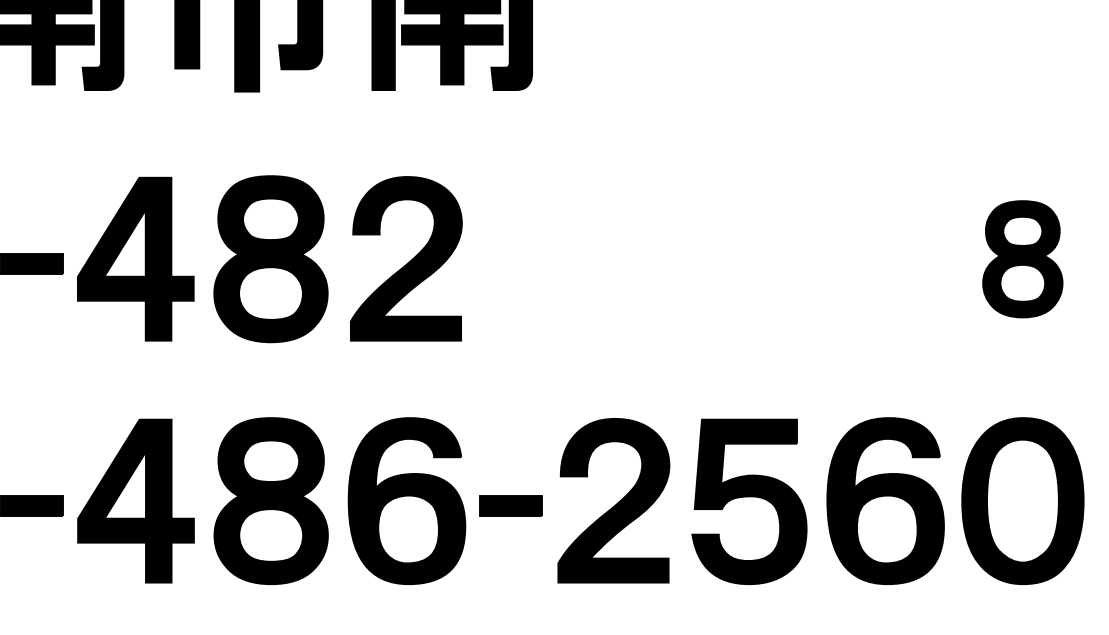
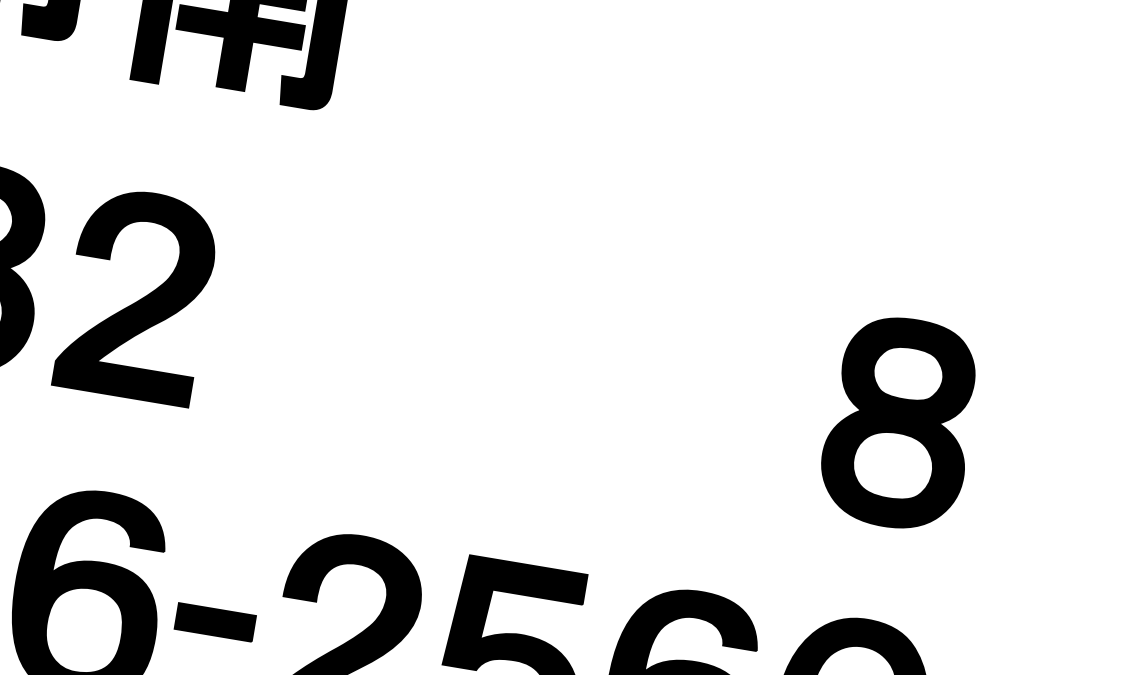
part: (1022, 259) -> (899, 423), size x1.43

